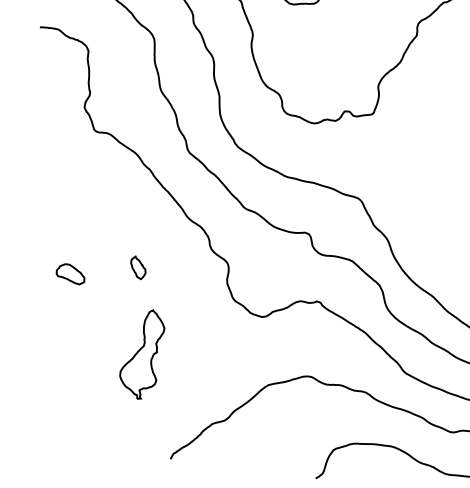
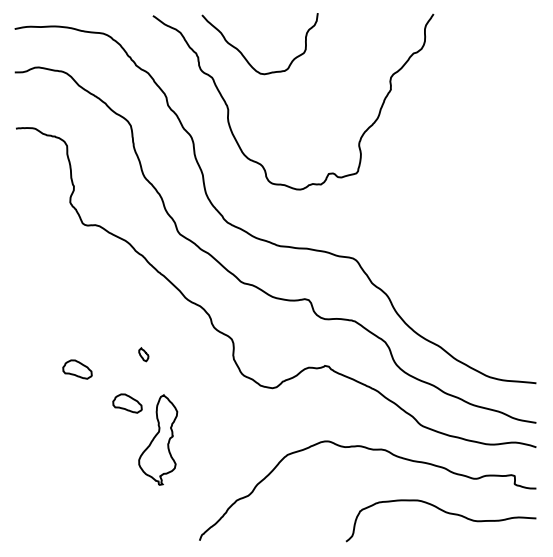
part: (138, 267) -> (143, 354), size x0.6
part: (116, 313) -> (127, 403), added

